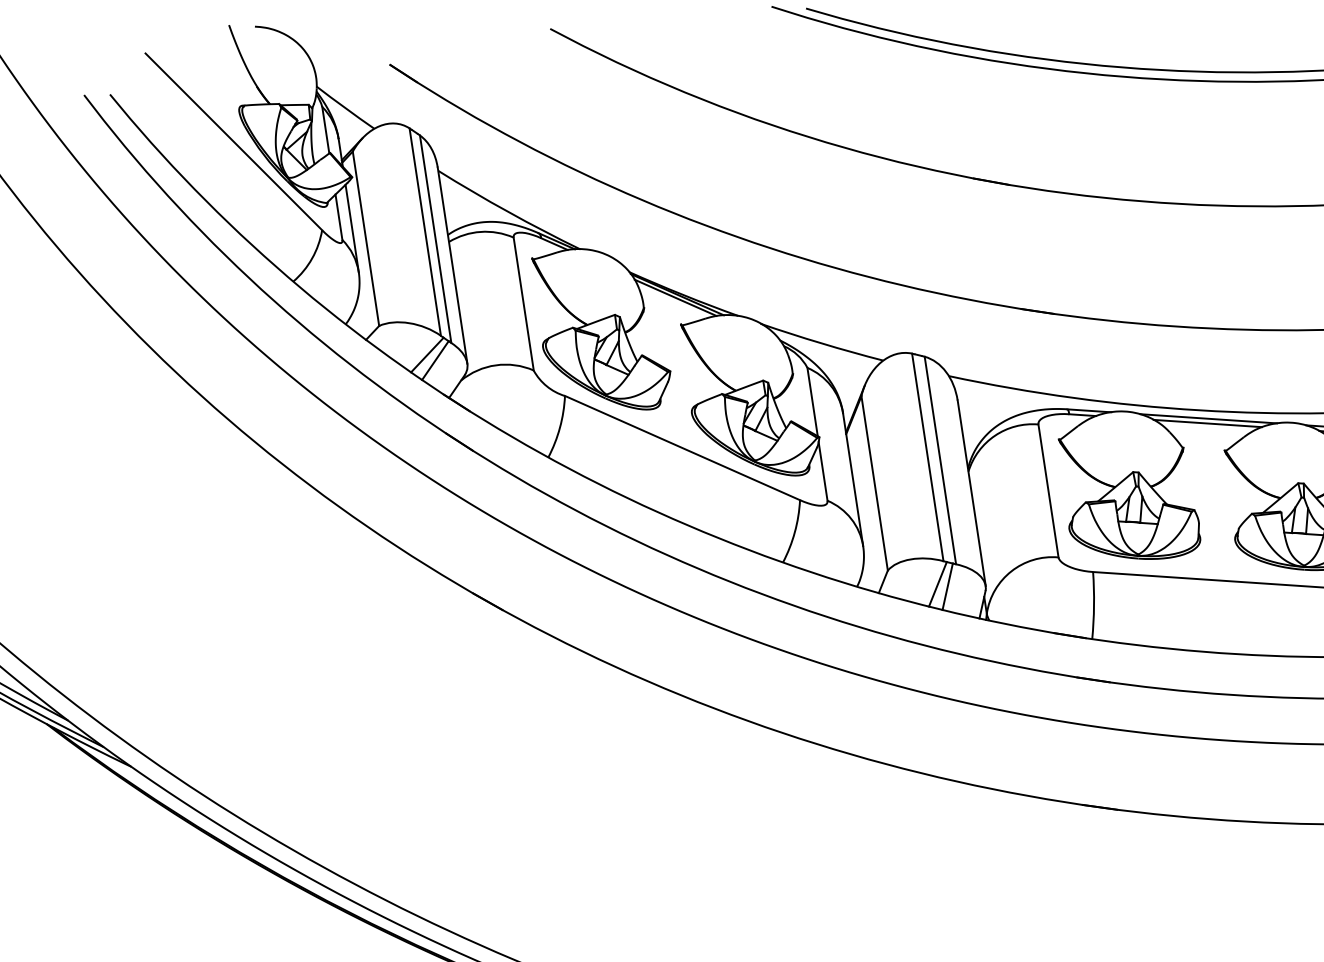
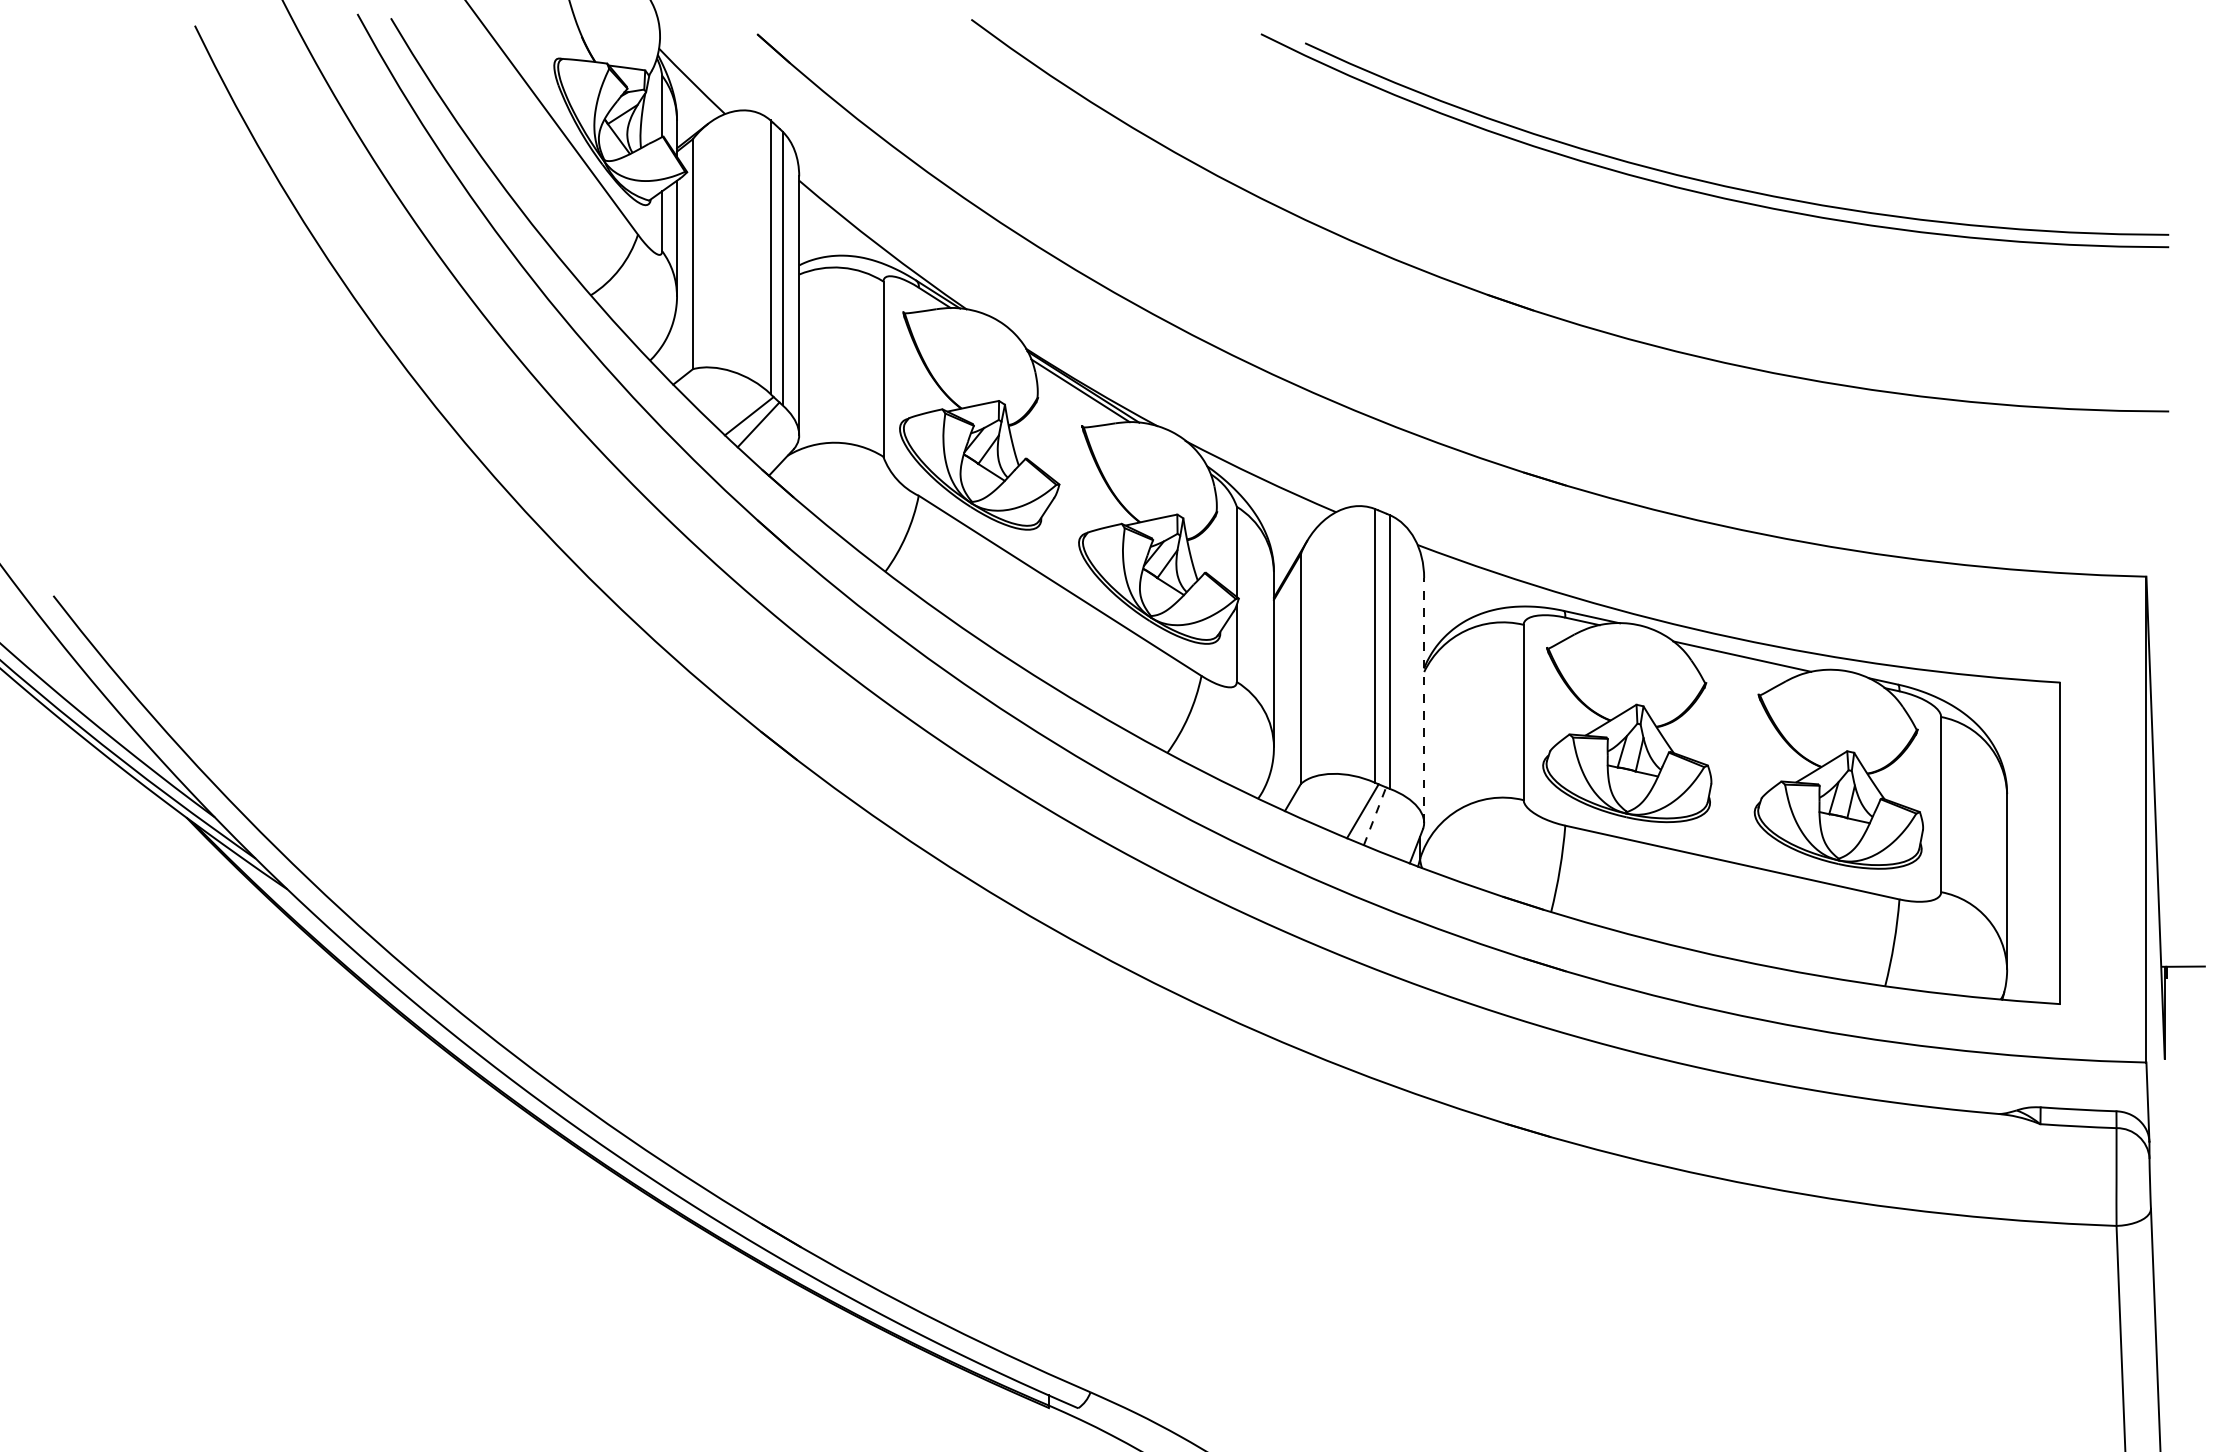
line: (1208, 418) -> (1744, 650), removed
line: (971, 492) -> (1424, 699), solid -> dashed
line: (947, 586) -> (1375, 815), solid -> dashed

